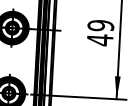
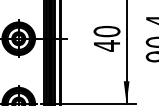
text: (100, 25) -> (106, 31), 49 -> 40

